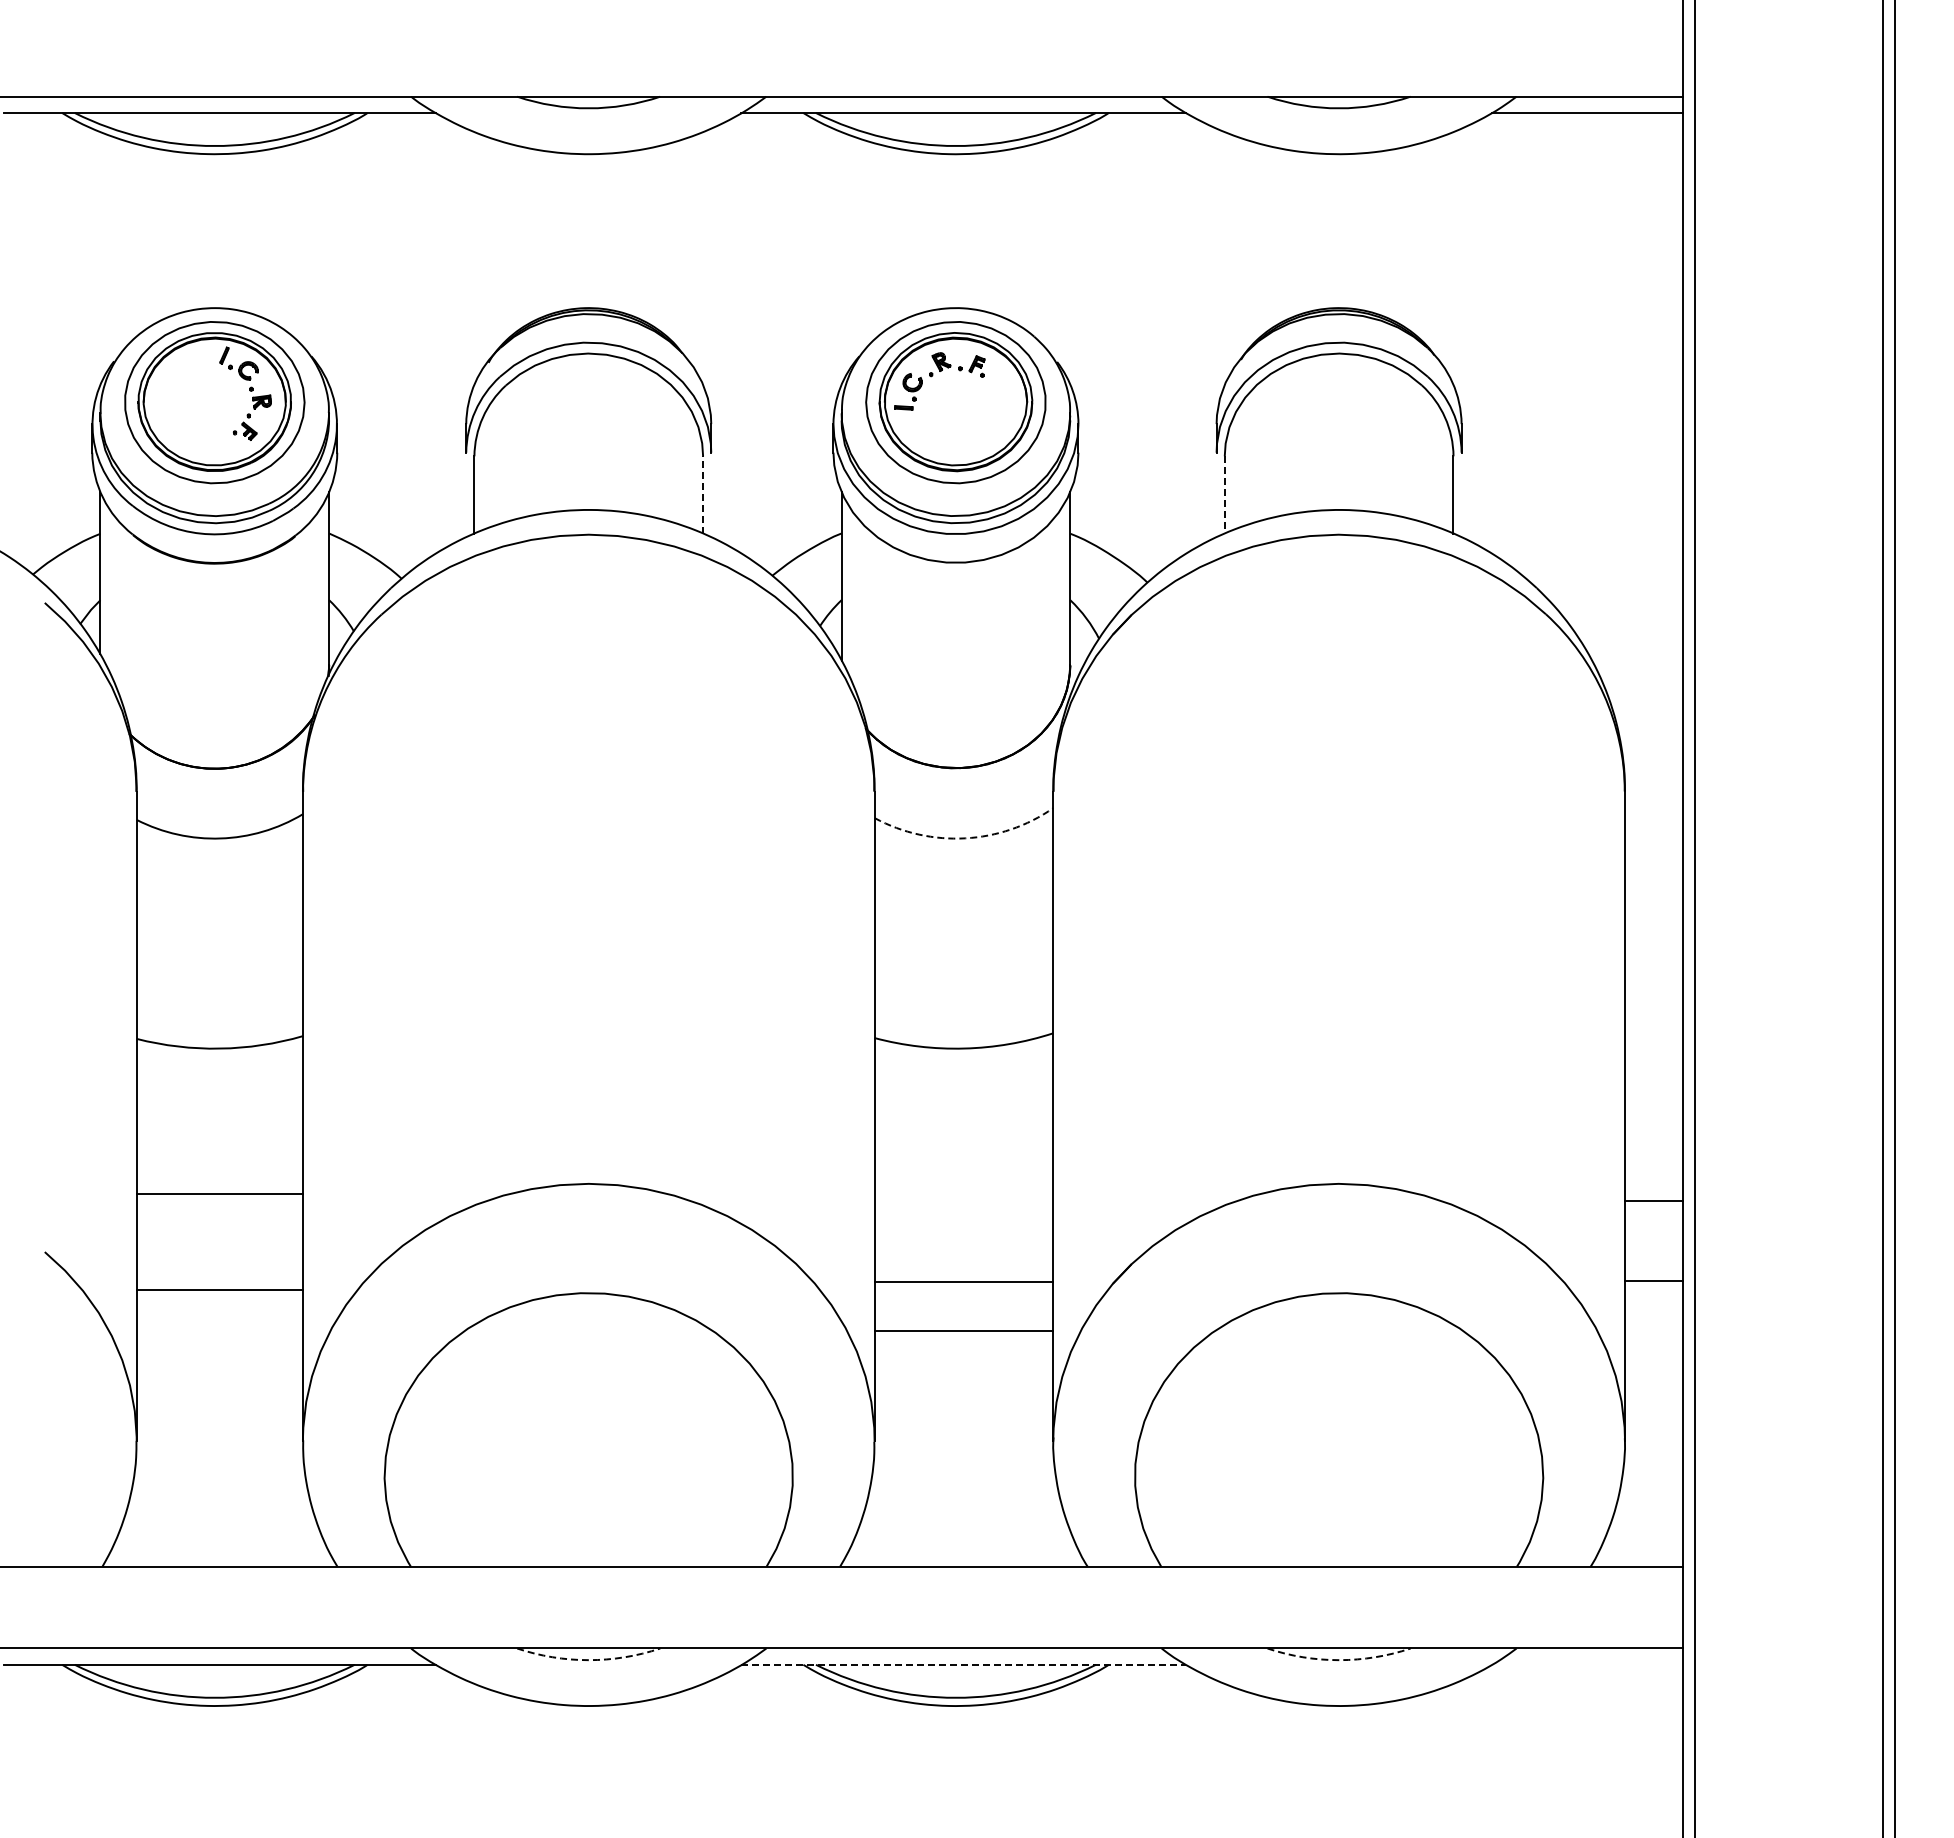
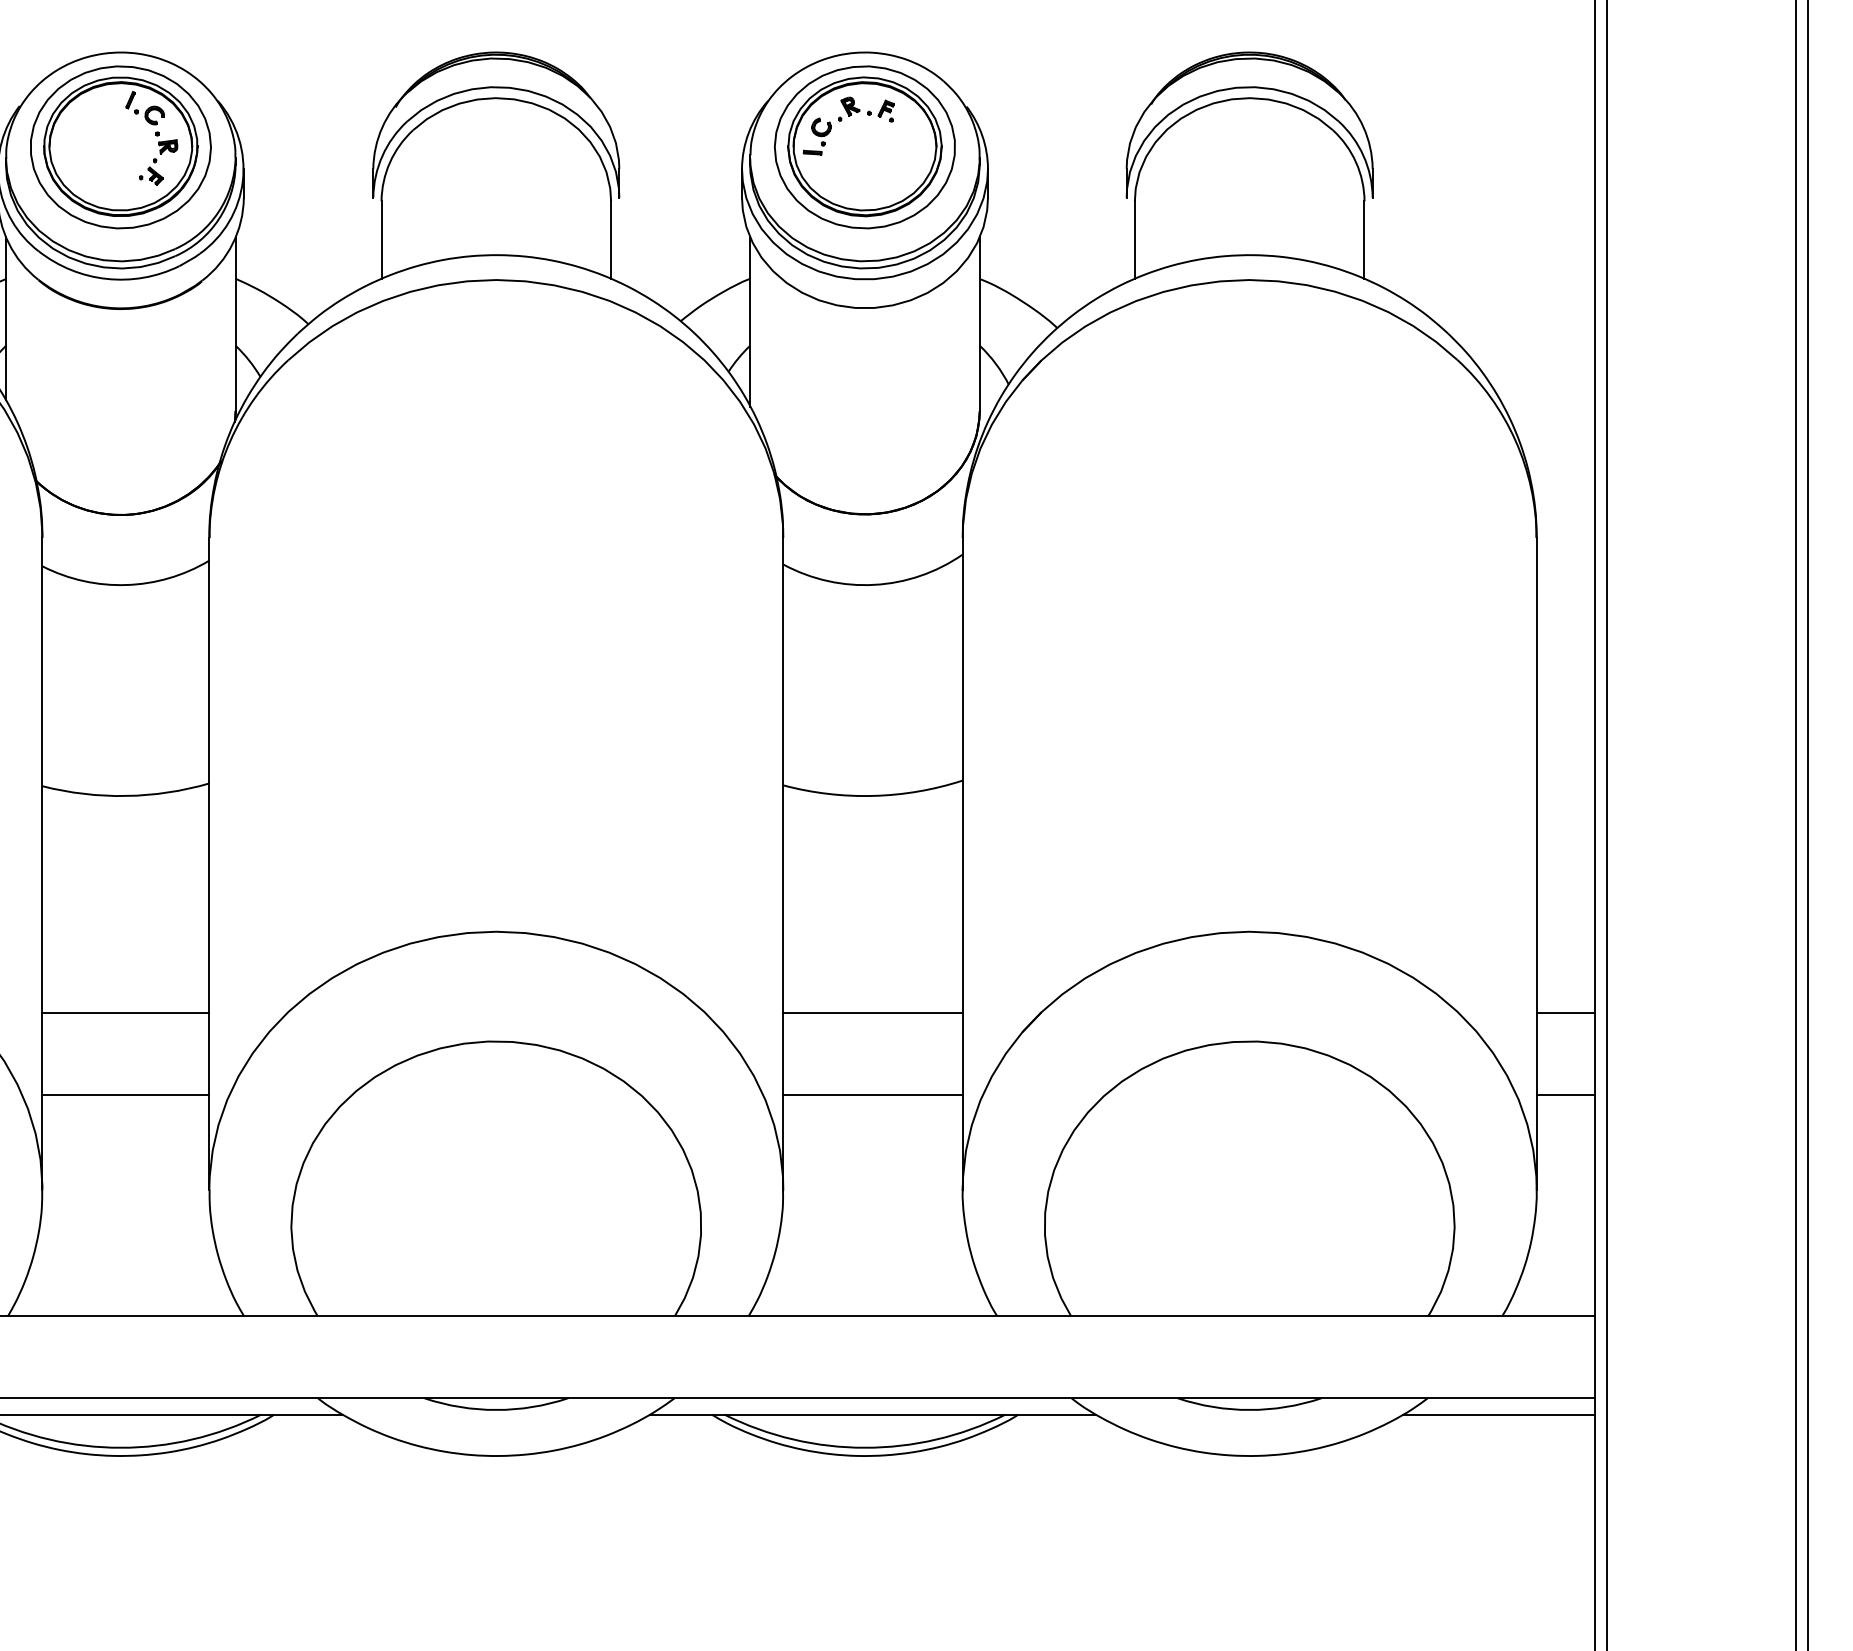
line: (703, 495) -> (611, 240), dashed -> solid
line: (1224, 495) -> (1134, 240), dashed -> solid
arc: (965, 838) -> (874, 585), dashed -> solid
line: (219, 1193) -> (125, 1012), moved
line: (1653, 1200) -> (1565, 1012), moved
line: (1653, 1281) -> (1565, 1095), moved
line: (963, 1282) -> (872, 1095), moved
line: (219, 1290) -> (125, 1095), moved
line: (963, 1330) -> (872, 1012), moved
arc: (588, 1660) -> (496, 1410), dashed -> solid
arc: (1339, 1660) -> (1250, 1410), dashed -> solid
line: (963, 1664) -> (872, 1414), dashed -> solid
line: (1587, 1664) -> (1499, 1414), added

